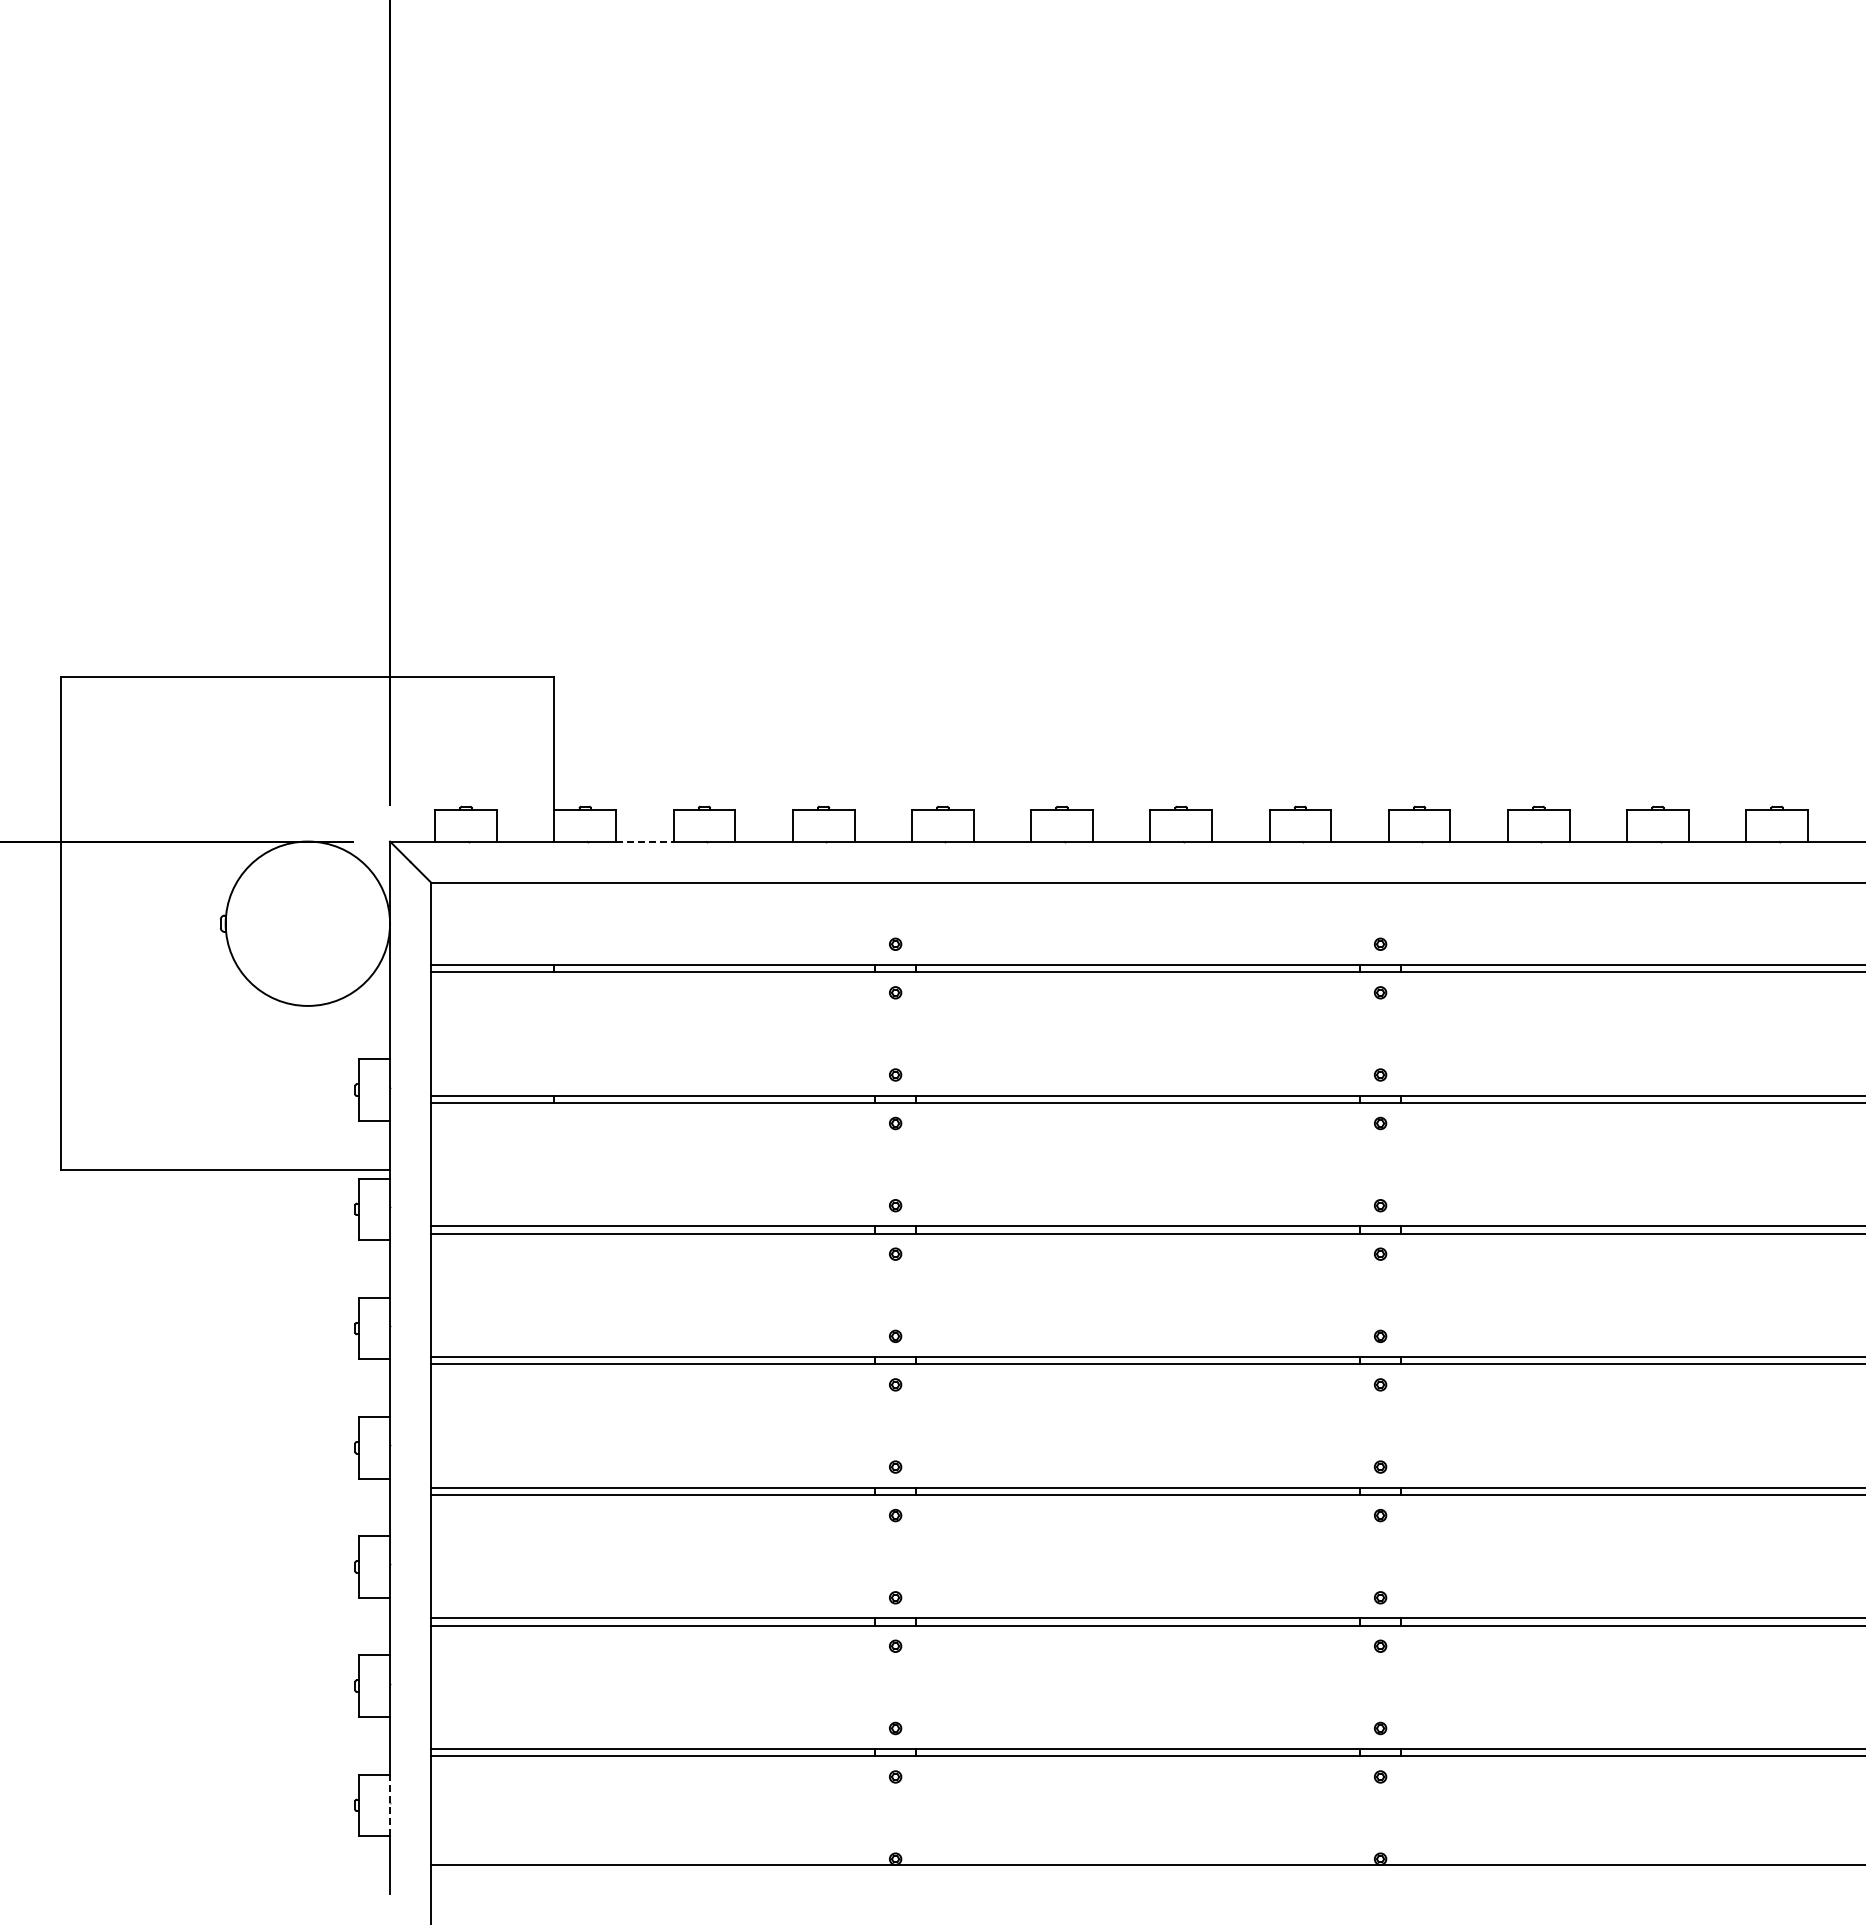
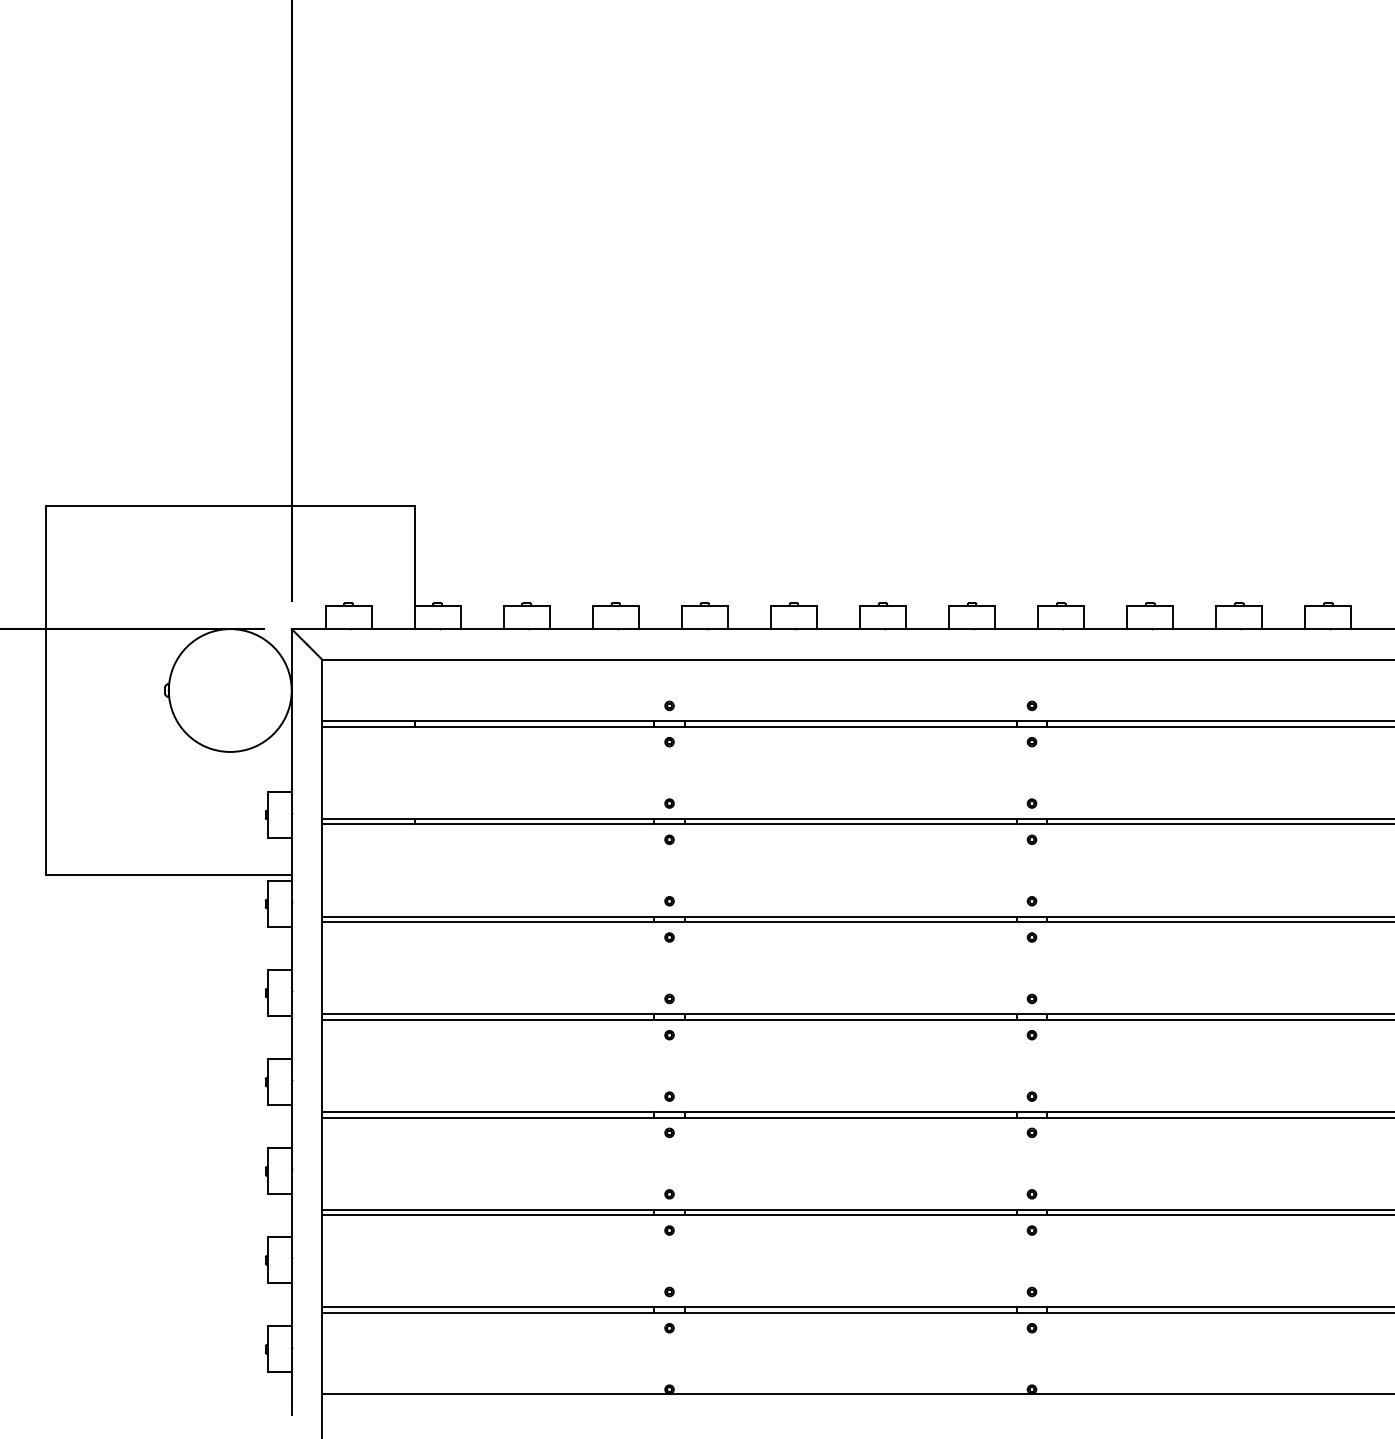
line: (644, 841) -> (481, 629), dashed -> solid
line: (390, 1805) -> (292, 1349), dashed -> solid

